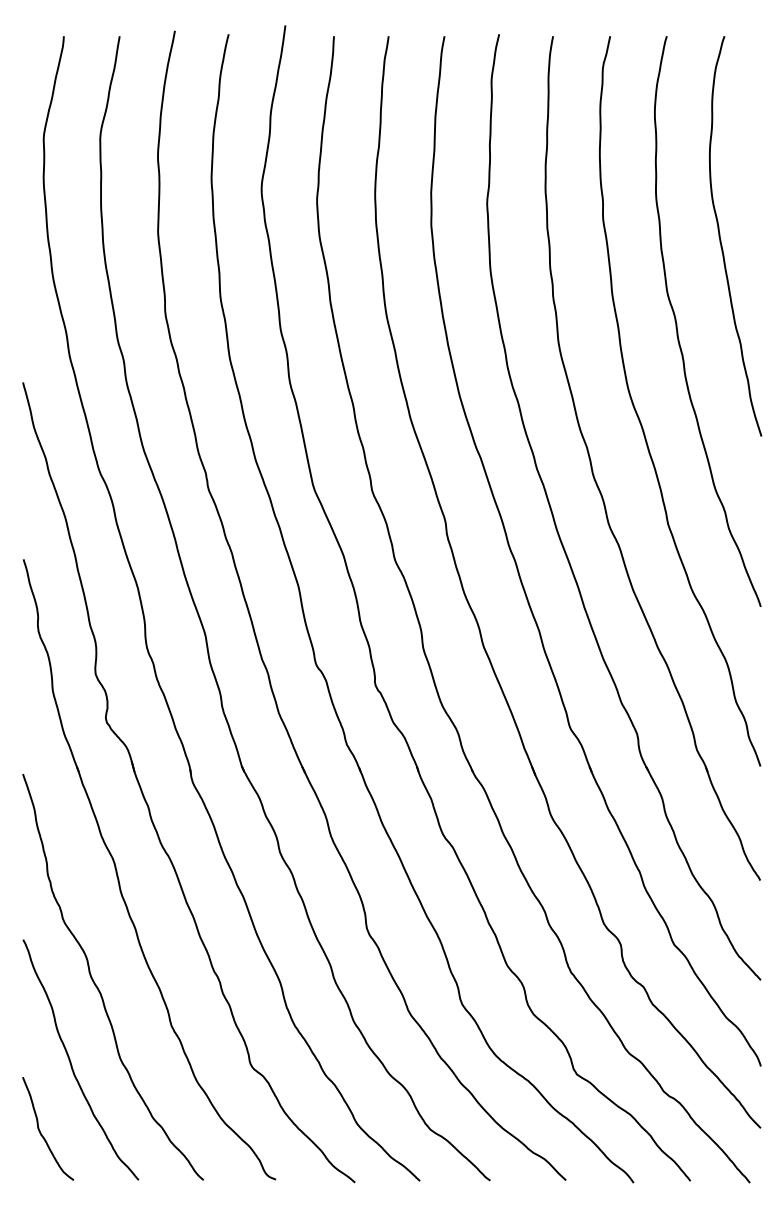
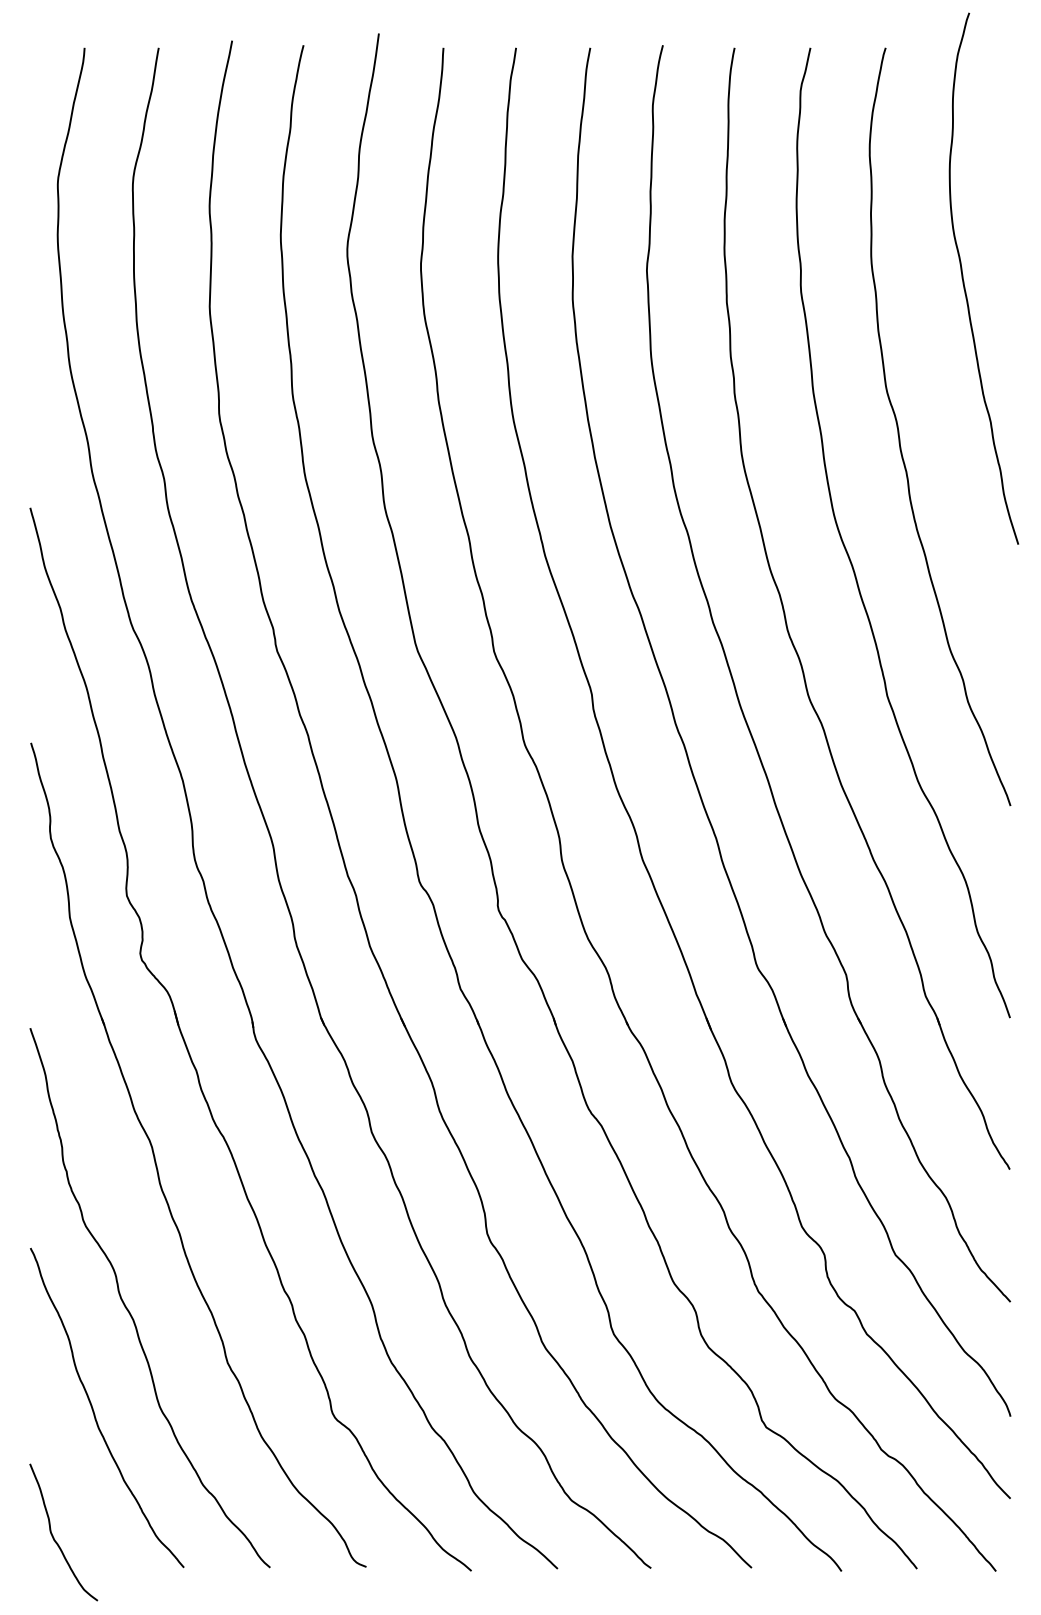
curve: (720, 238) -> (964, 281), moved
curve: (41, 1132) -> (54, 1537), moved

